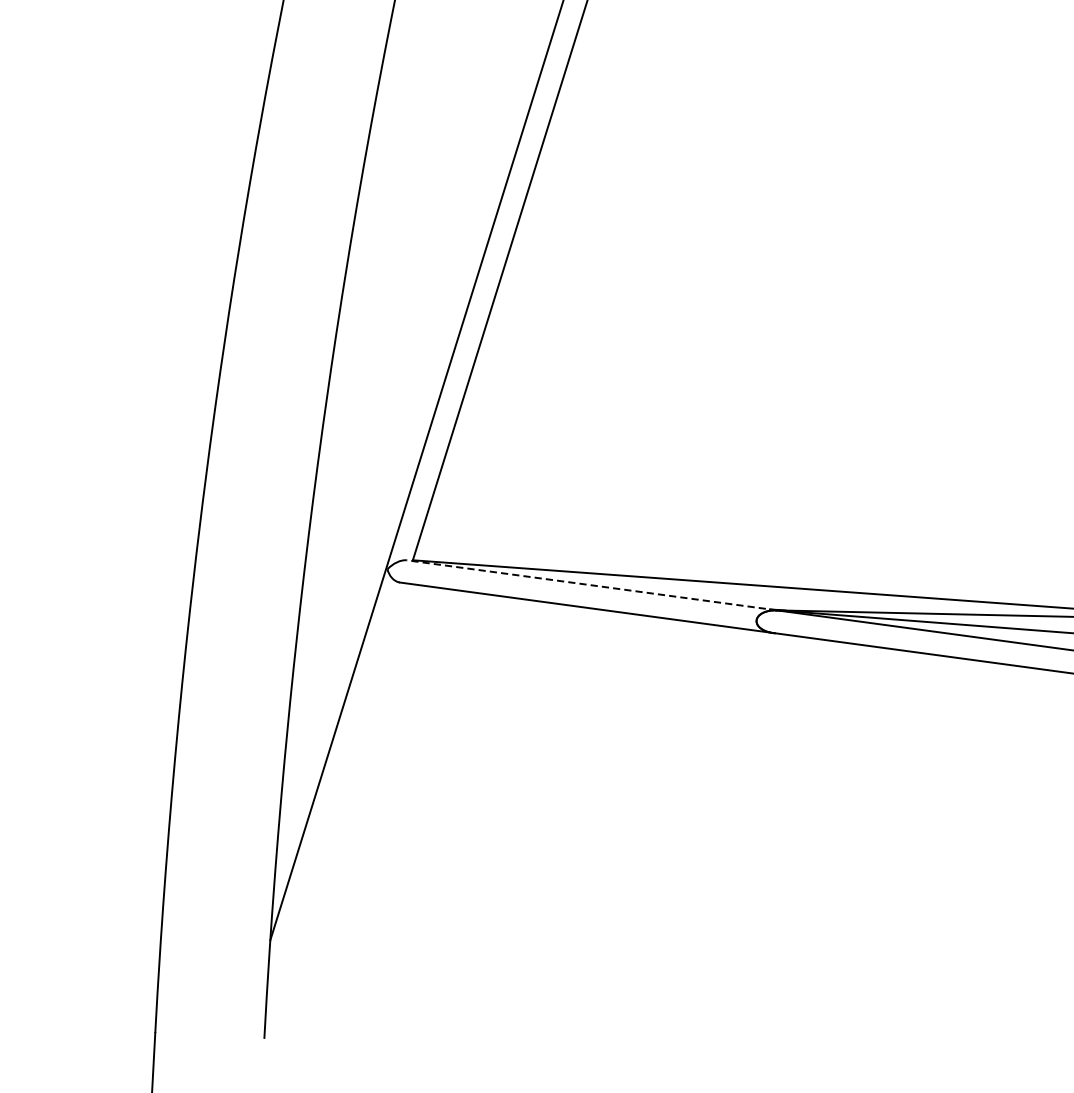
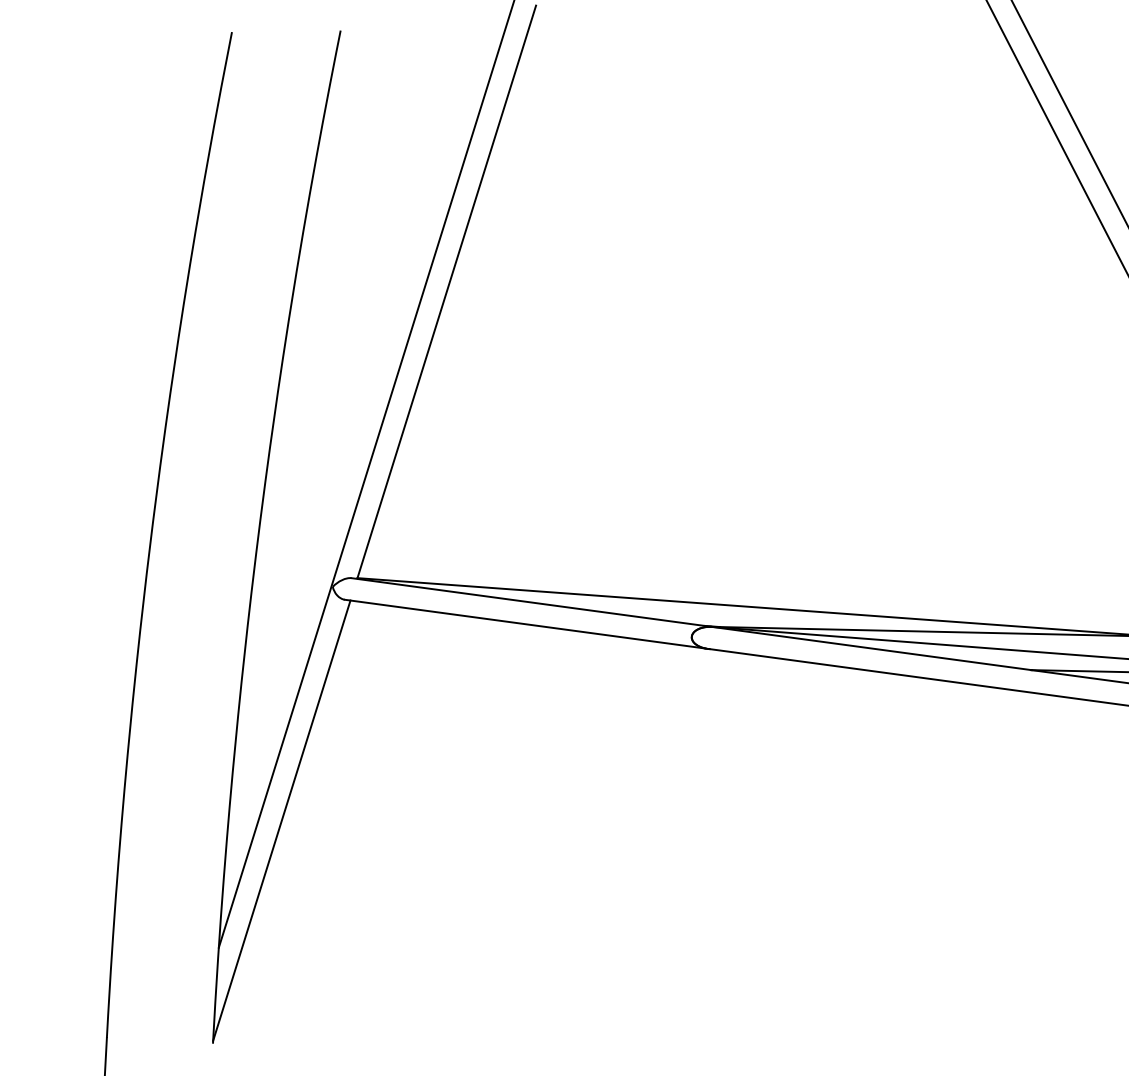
line: (591, 585) -> (531, 602), dashed -> solid
line: (334, 809) -> (281, 820), added

